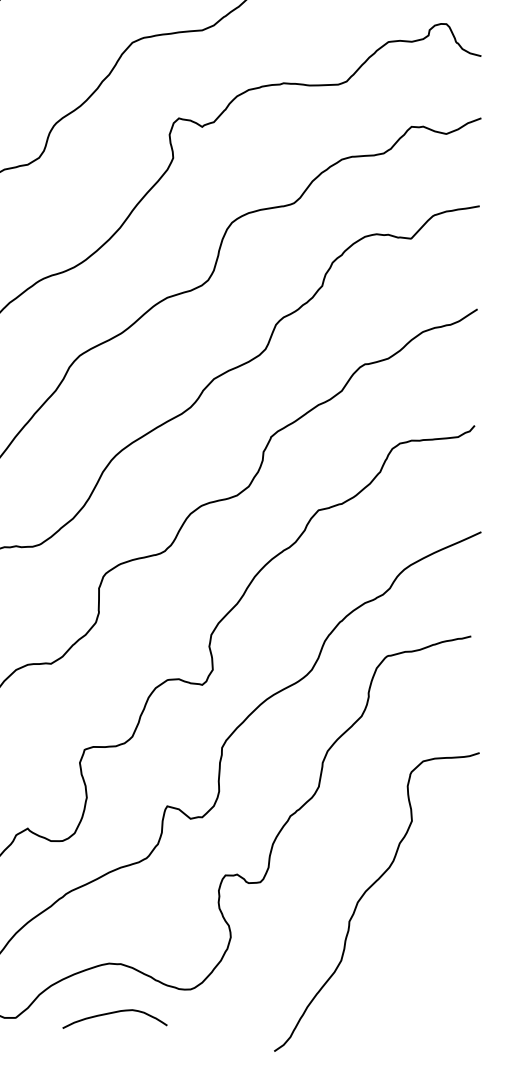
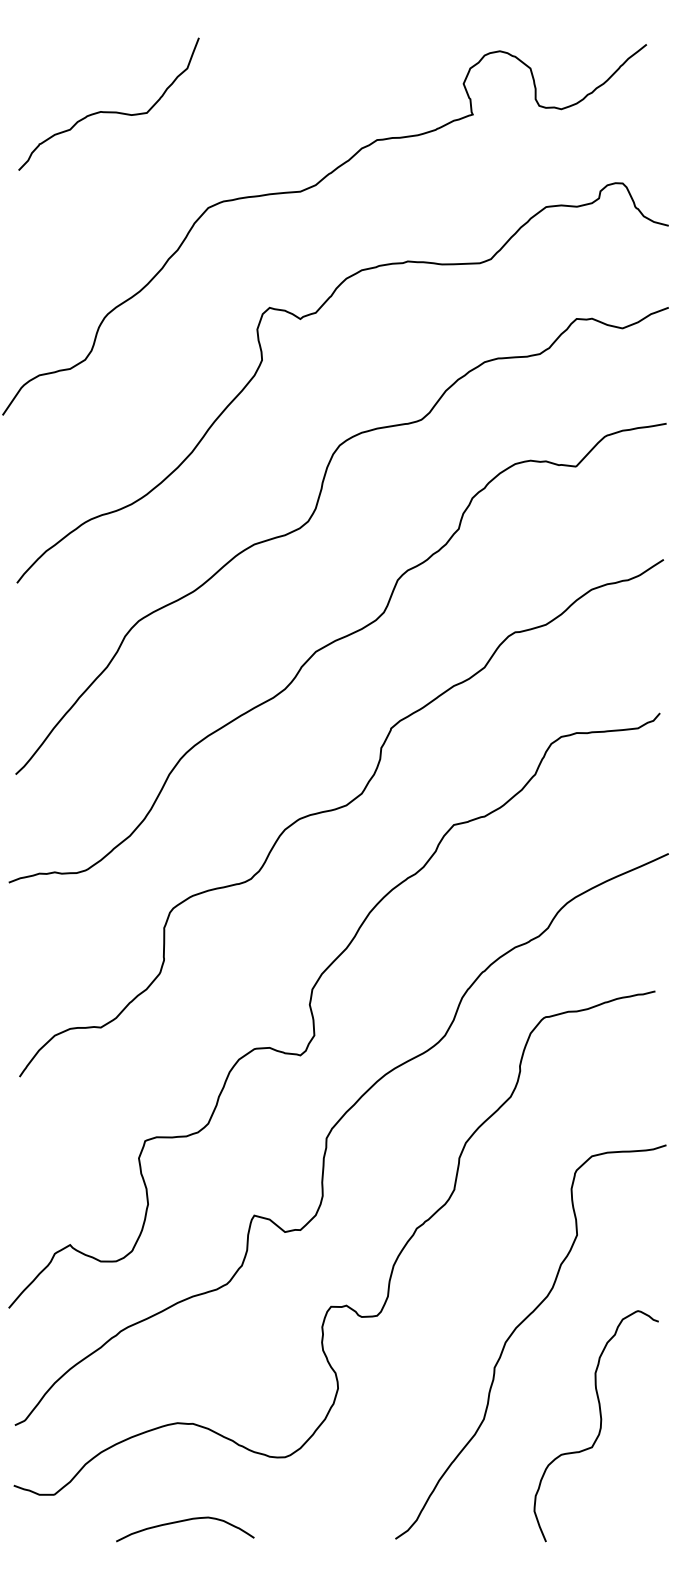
curve: (428, 966) -> (599, 1427), added
curve: (115, 1013) -> (185, 1521), moved

